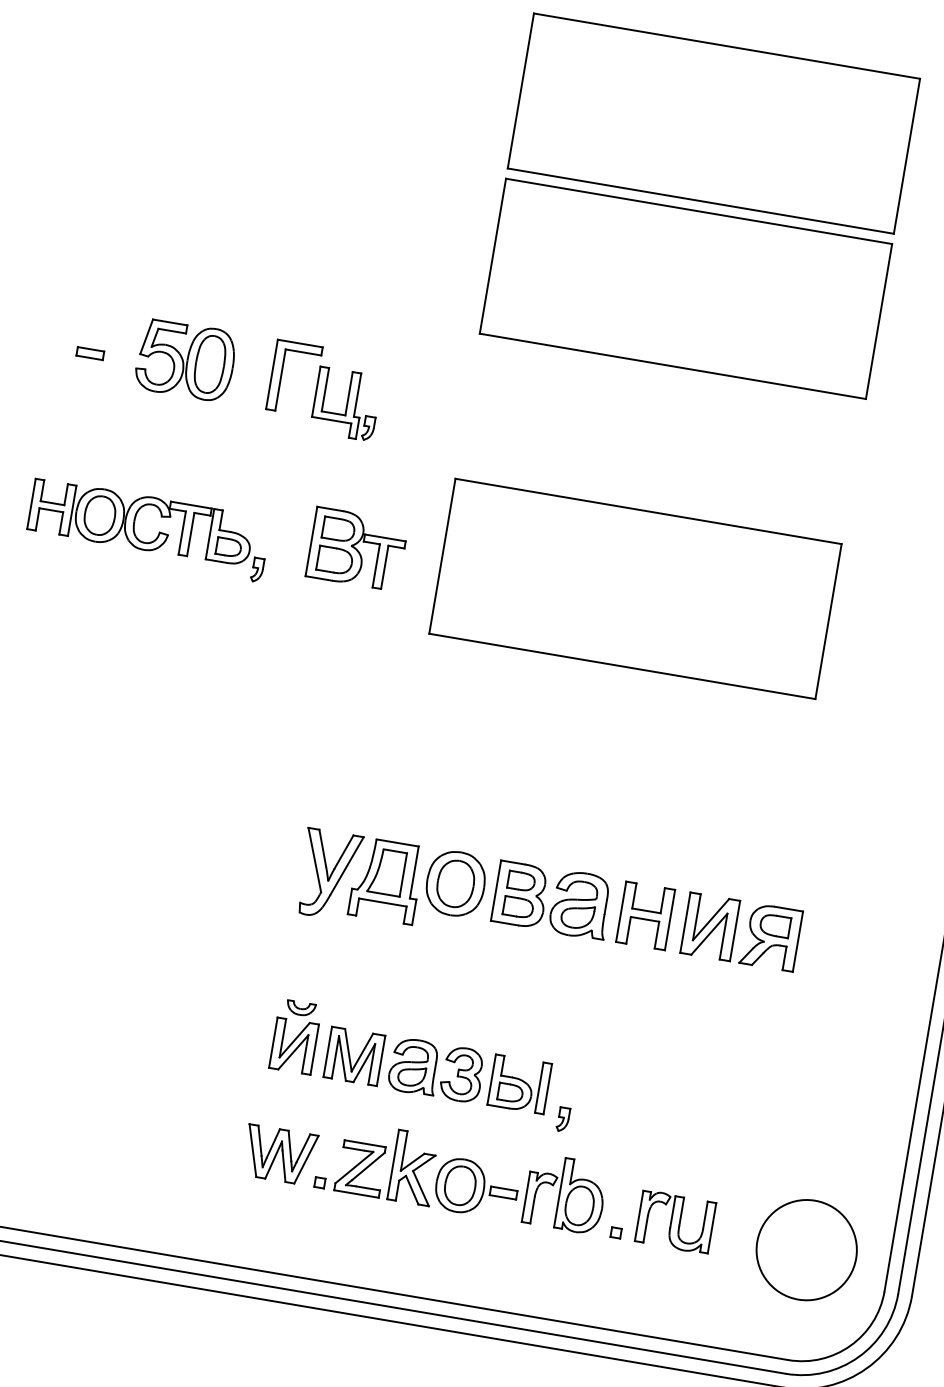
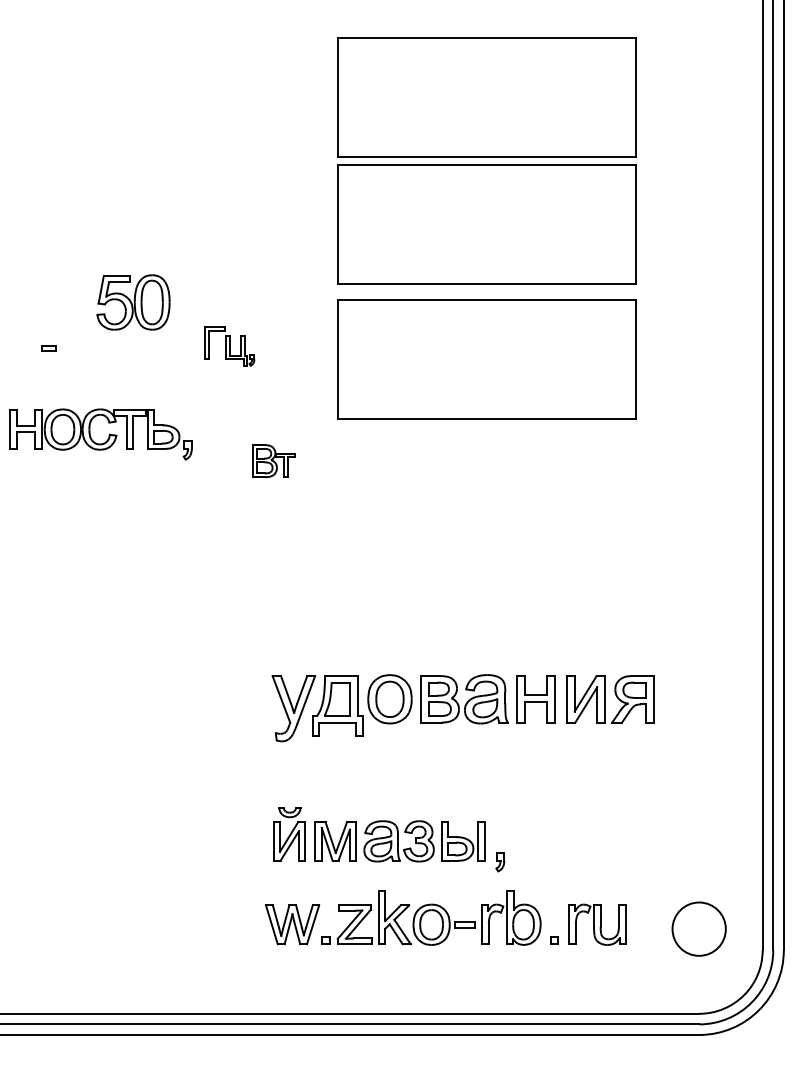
part: (89, 353) -> (48, 348), size x0.7
part: (185, 360) -> (133, 302), moved
part: (324, 390) -> (229, 346), size x0.6
part: (157, 533) -> (108, 435), moved
part: (356, 548) -> (273, 460), size x0.6
part: (634, 588) -> (486, 359), moved
circle: (807, 1250) -> (699, 929), size x0.7

